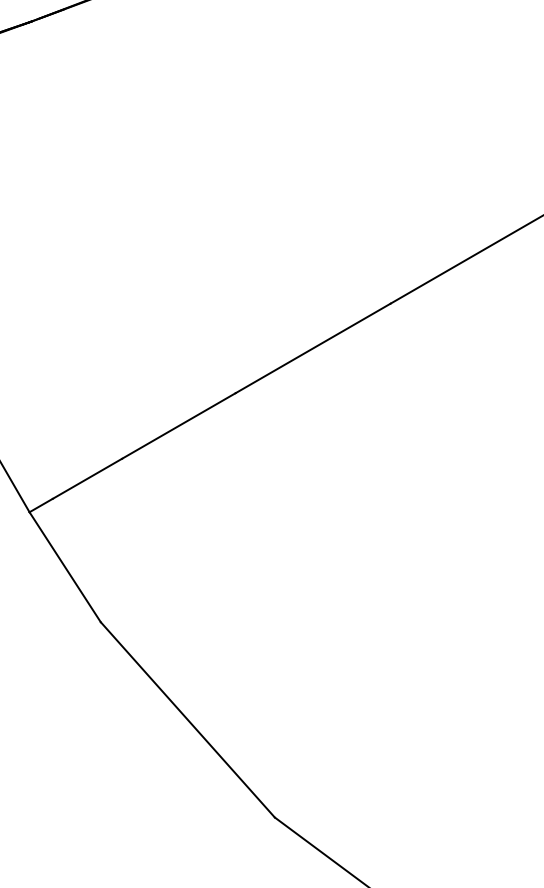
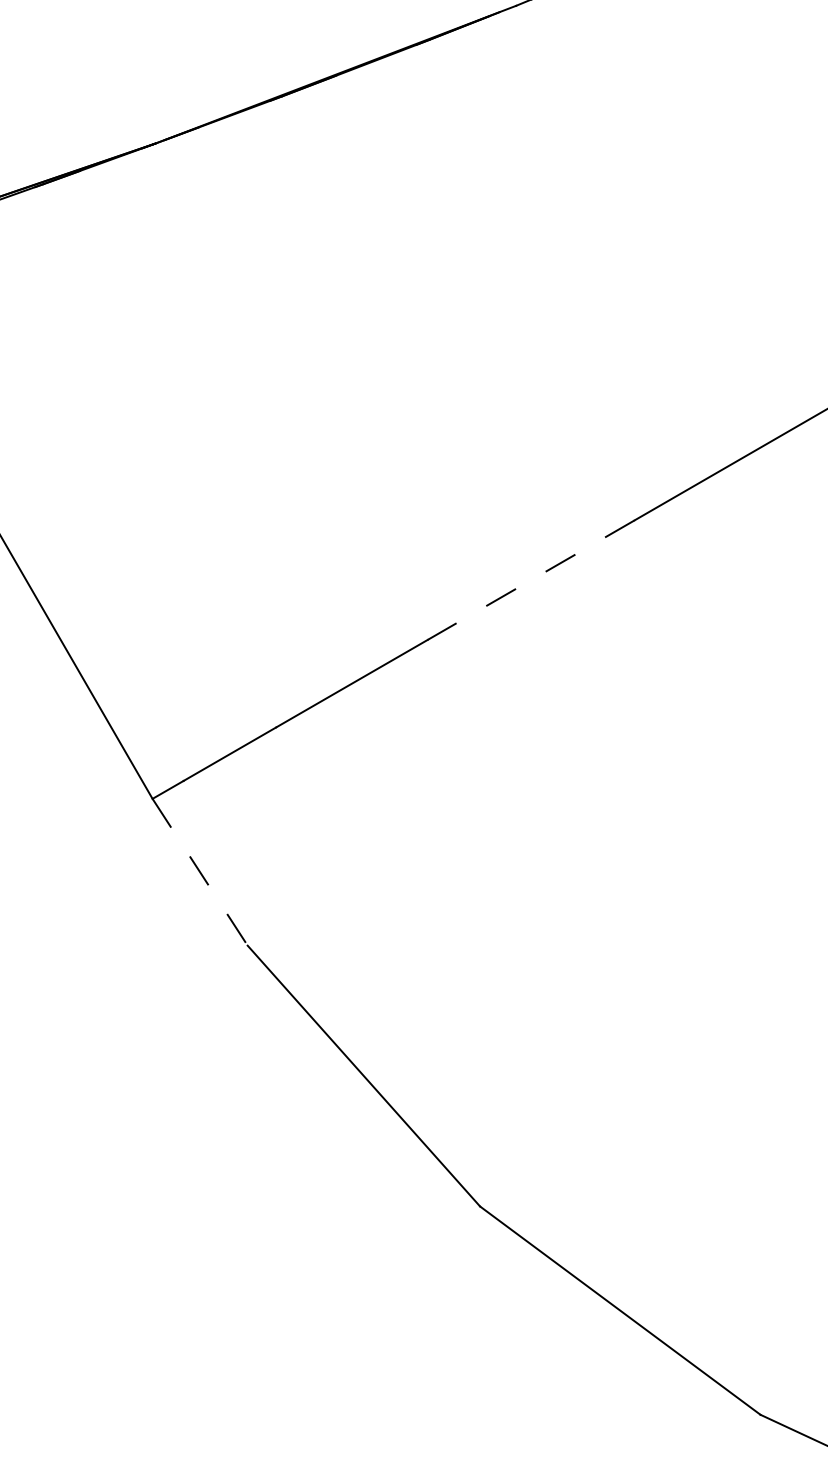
line: (313, 348) -> (531, 580), solid -> dashed
line: (65, 567) -> (200, 872), solid -> dashed

